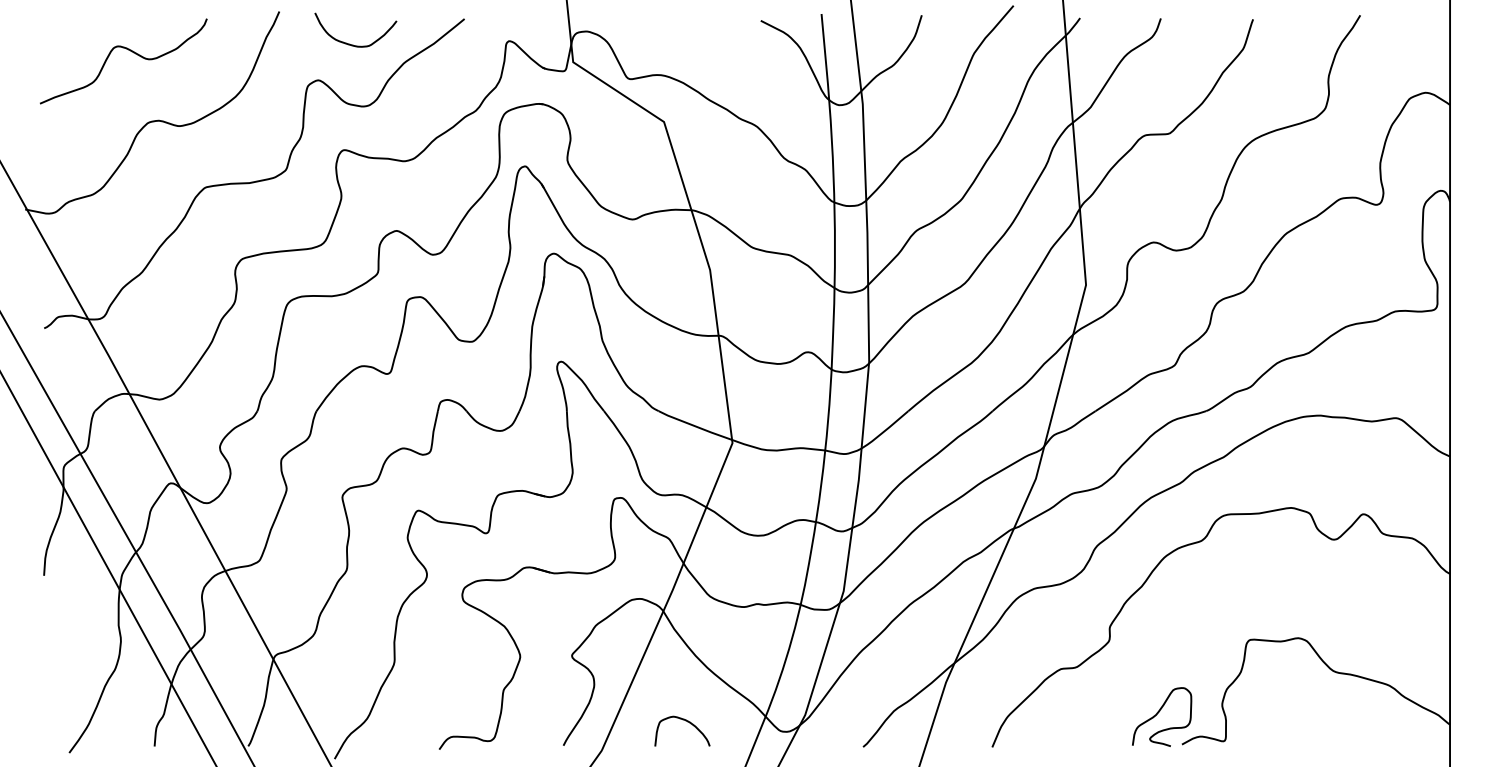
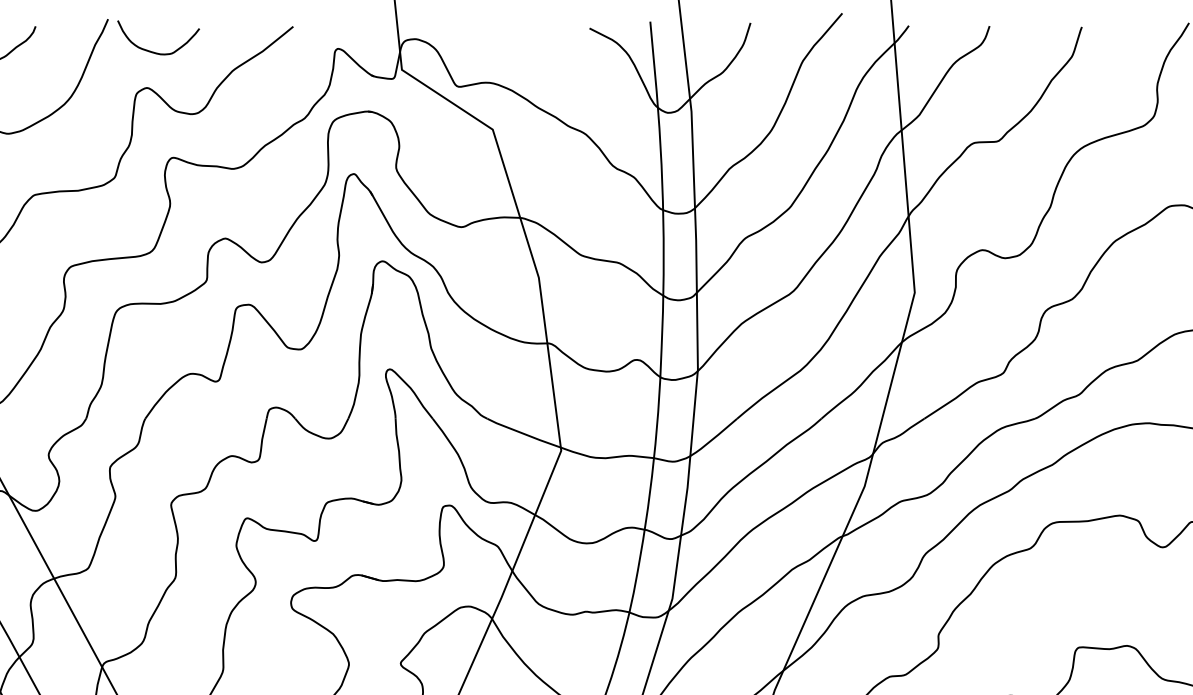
curve: (353, 44) -> (156, 52), moved

